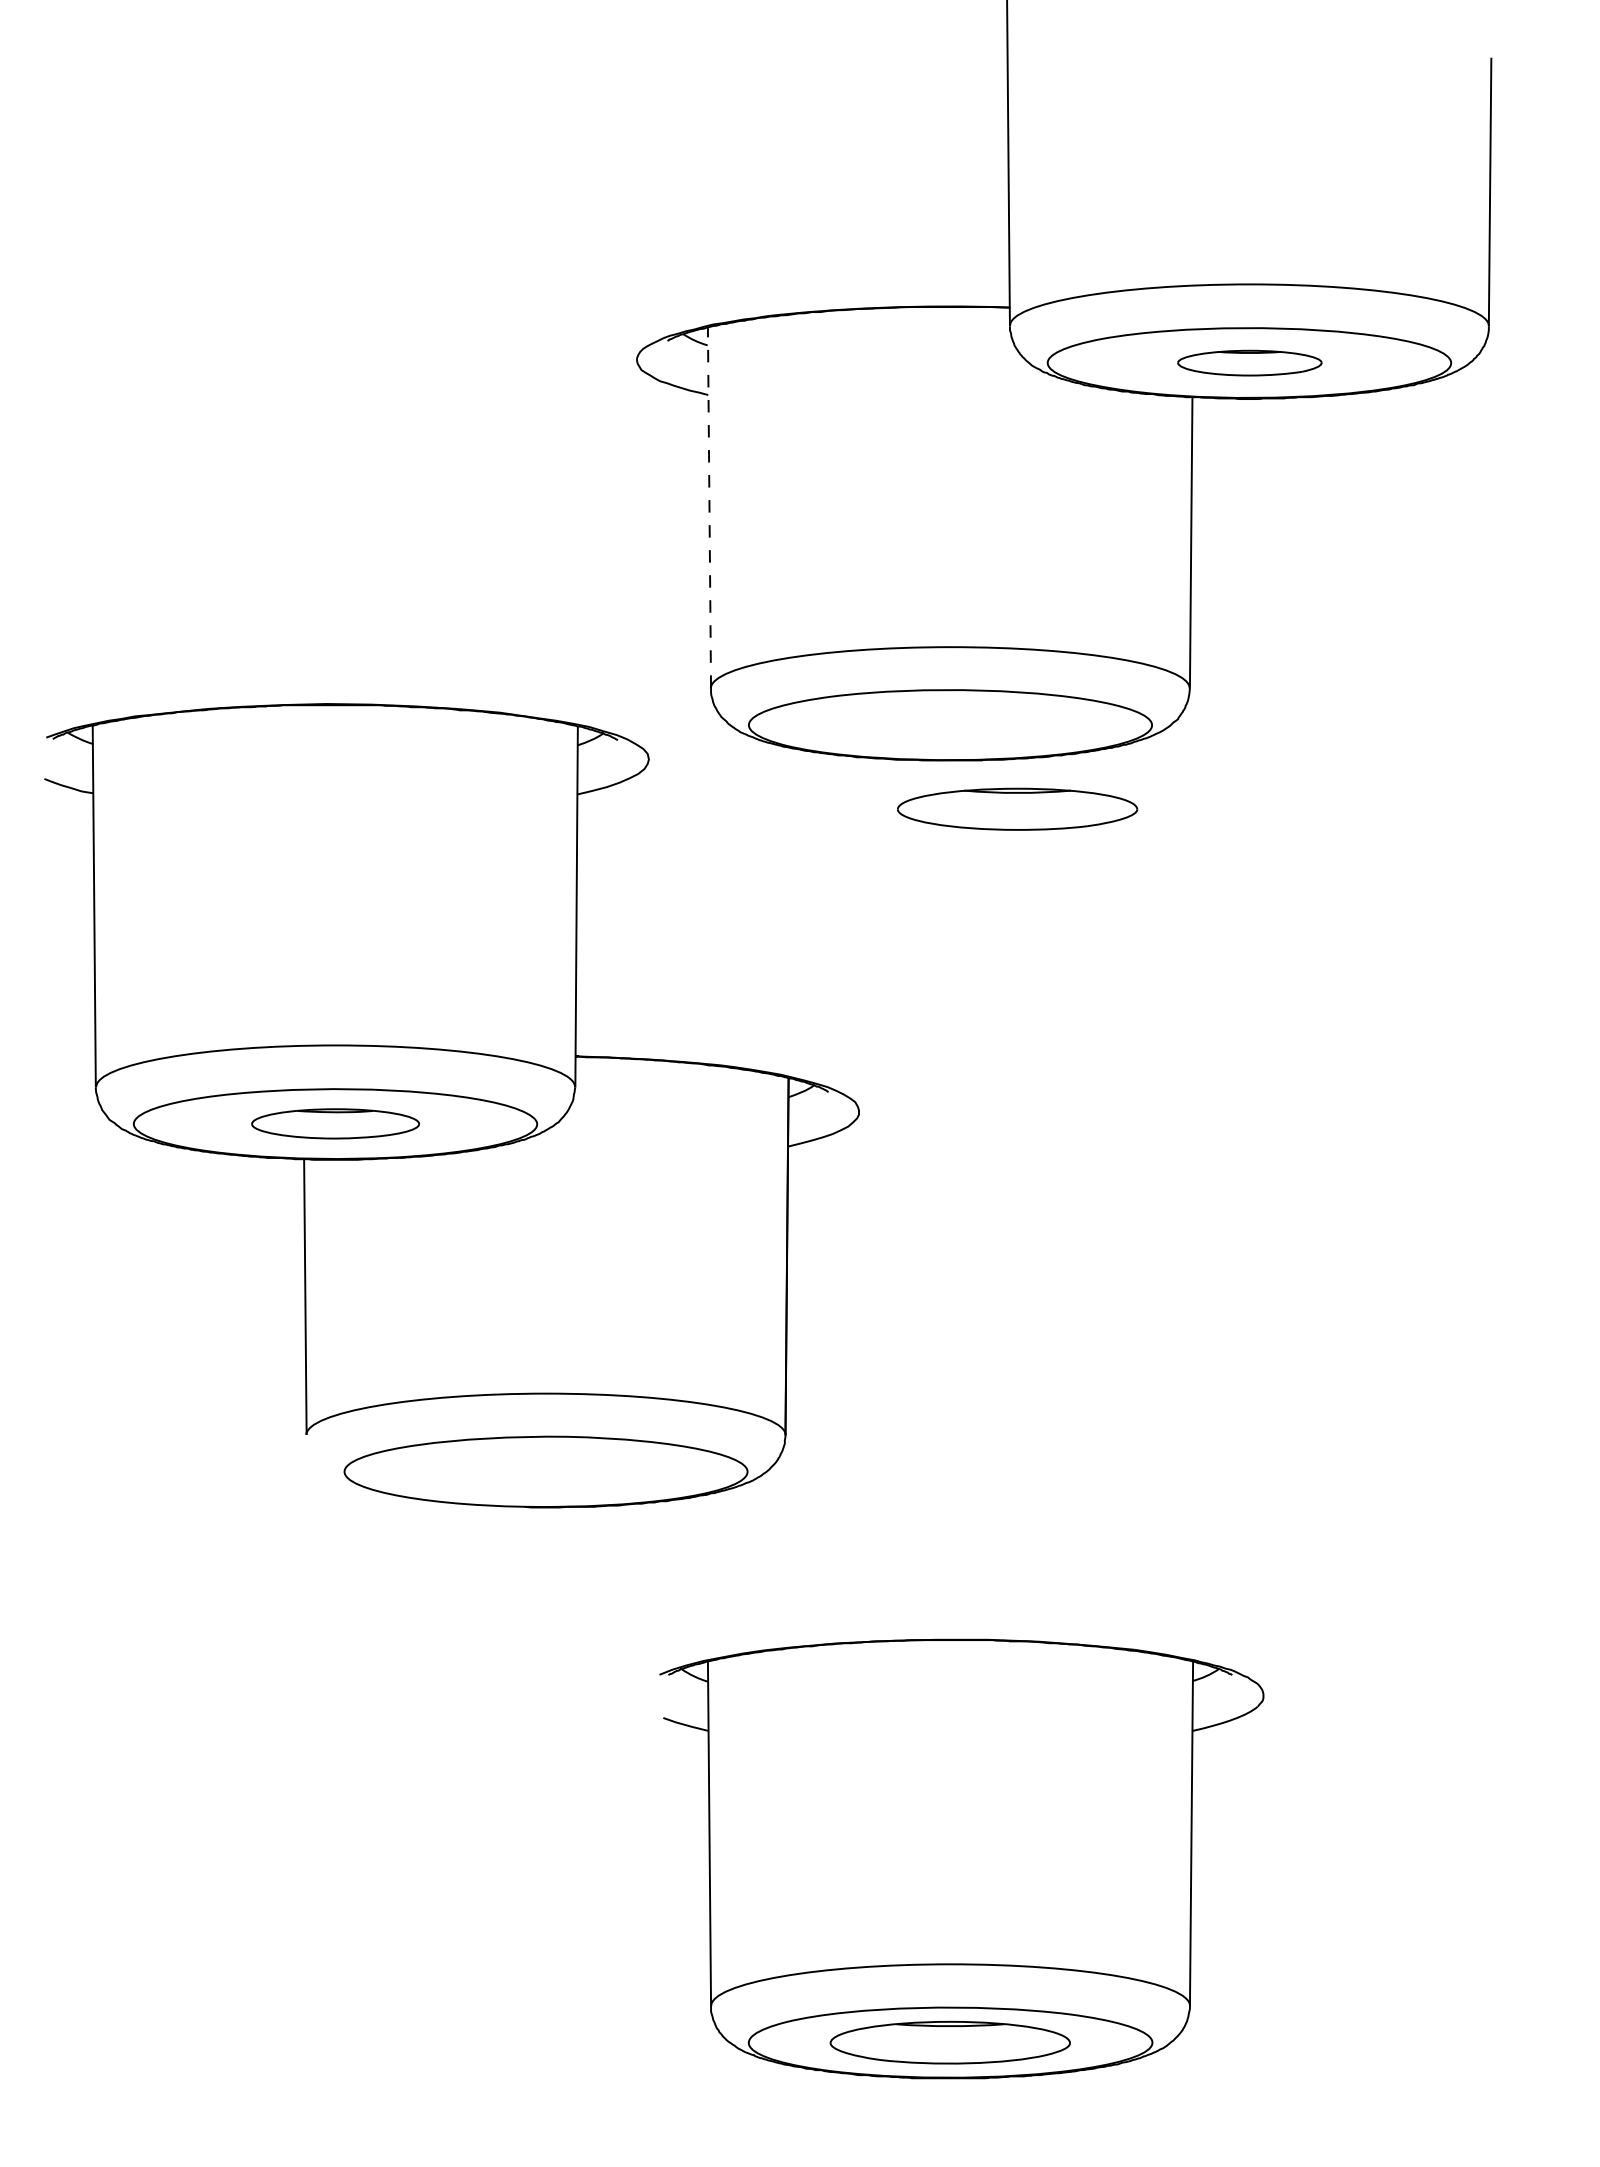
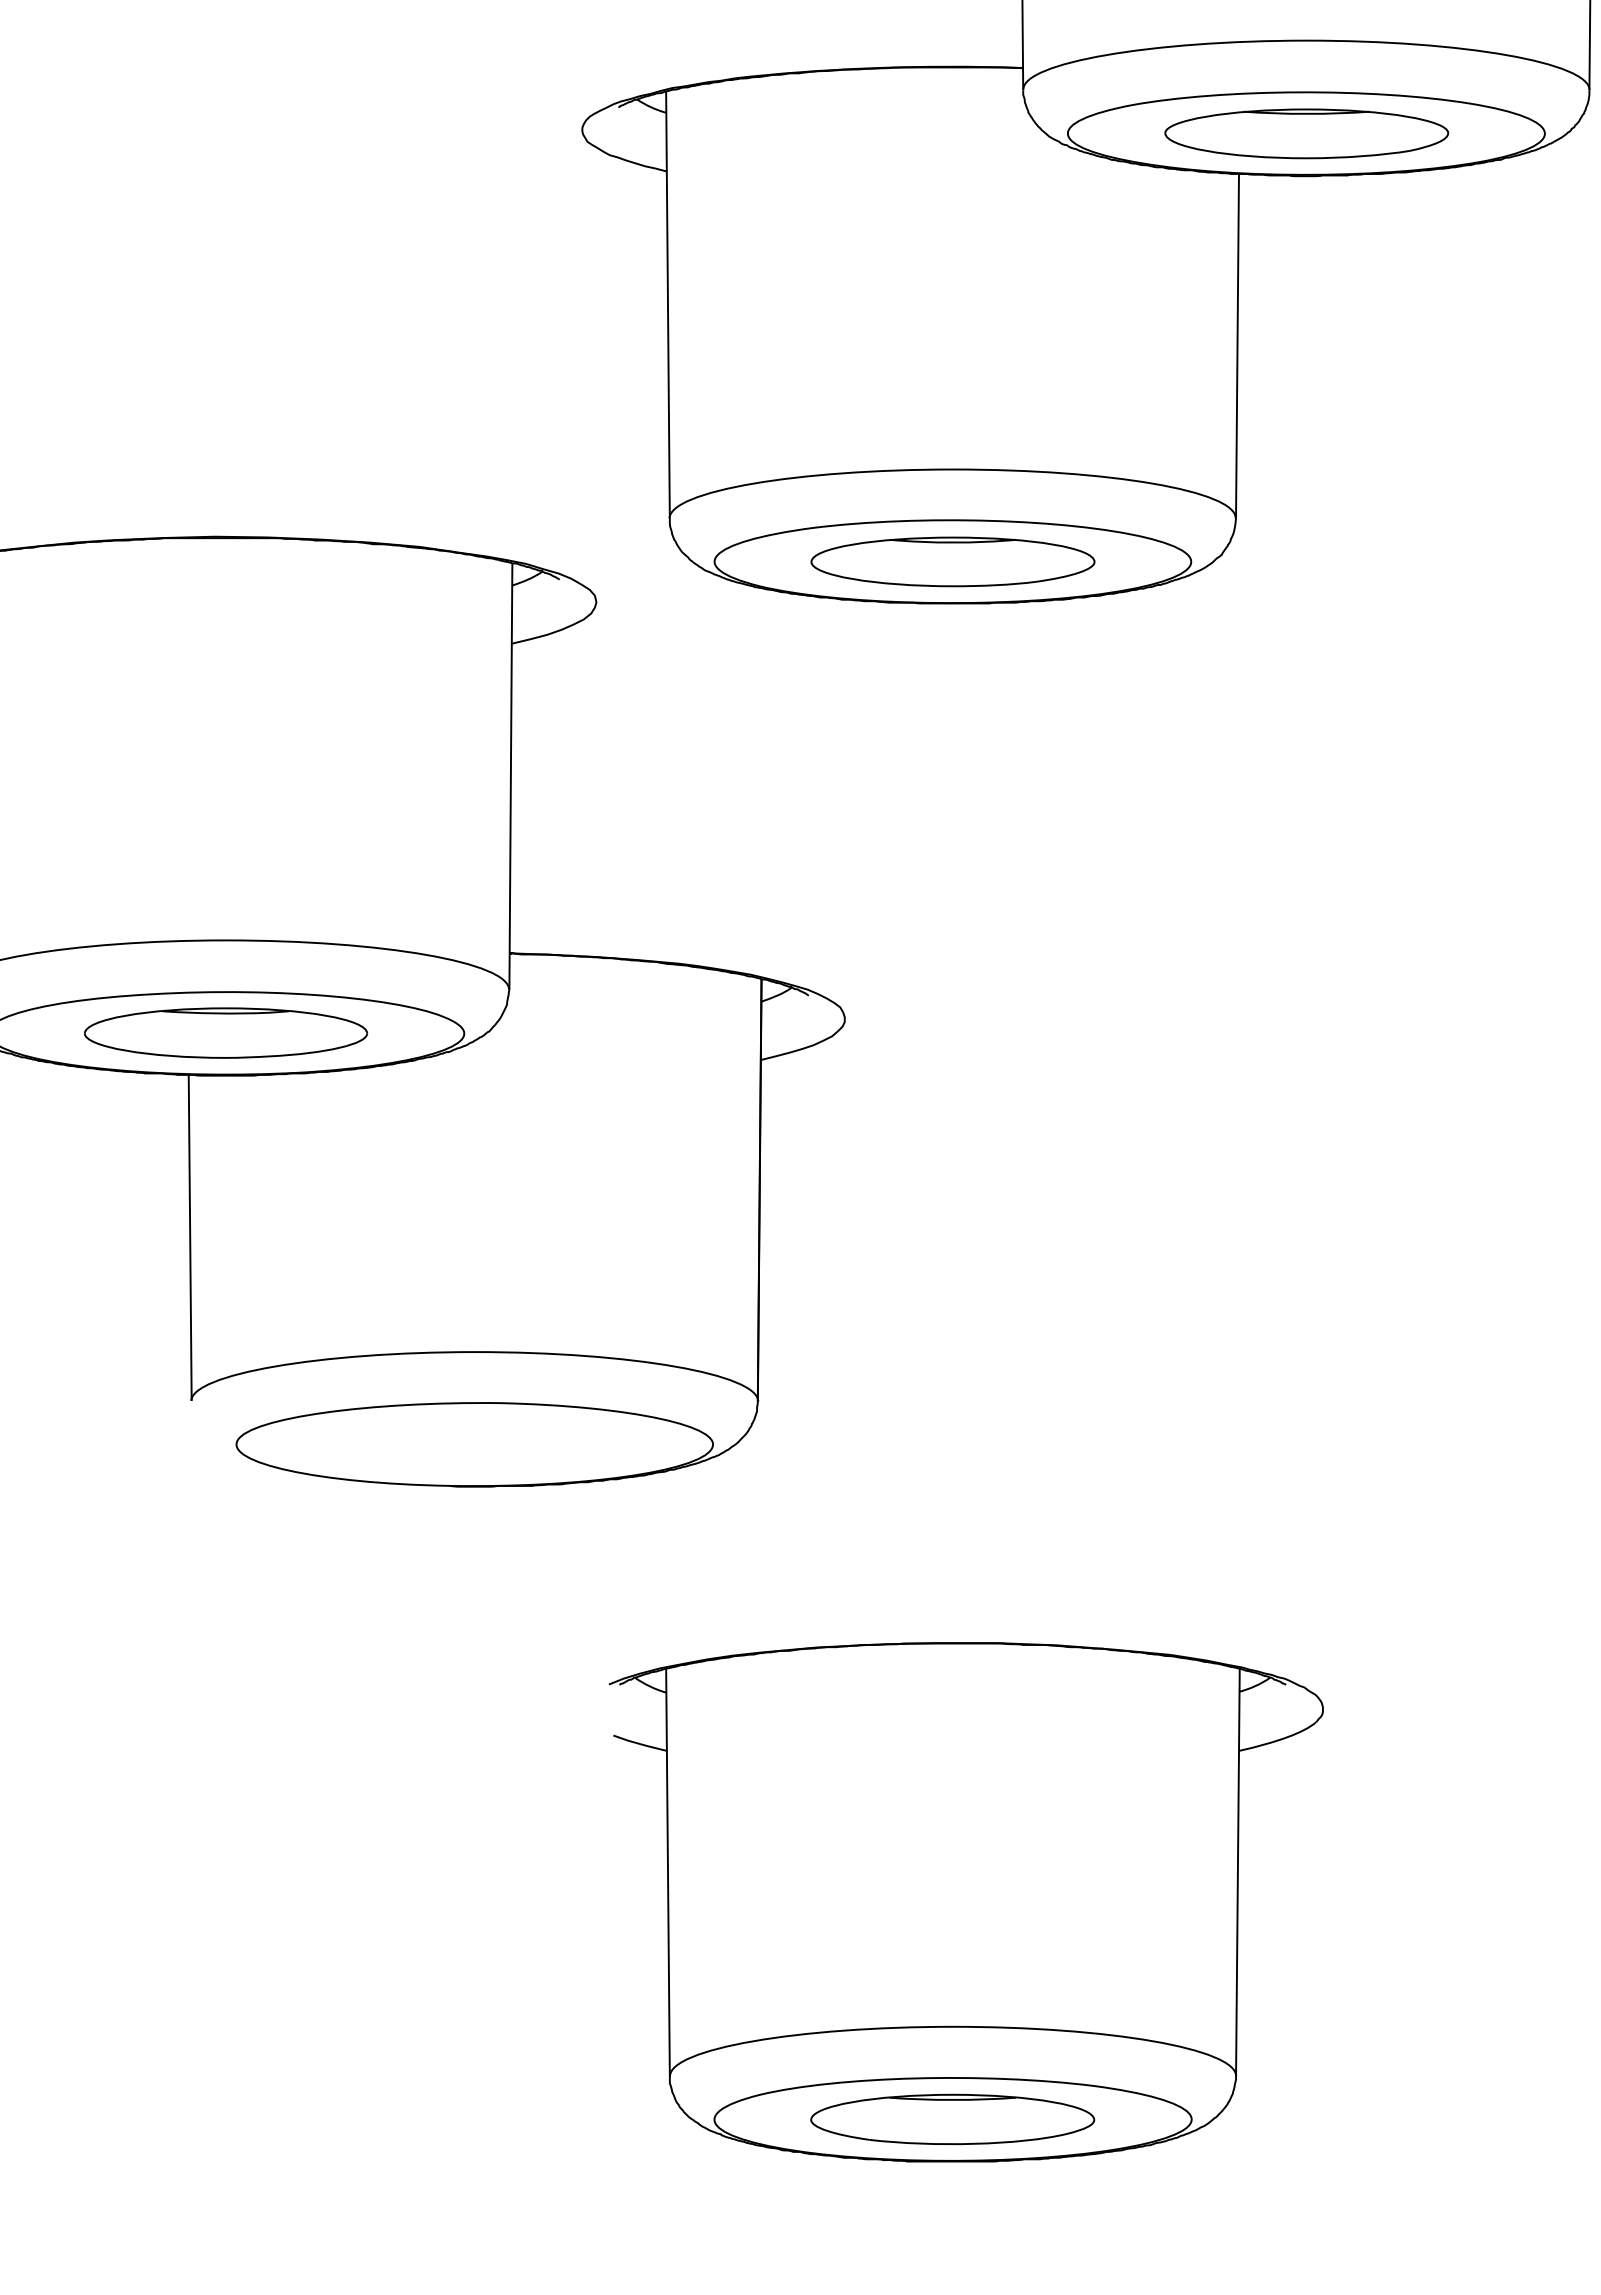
part: (1249, 362) -> (1306, 132), size x1.67
line: (709, 507) -> (667, 304), dashed -> solid
part: (1017, 808) -> (952, 560), moved
part: (335, 1123) -> (225, 1032), size x1.43

